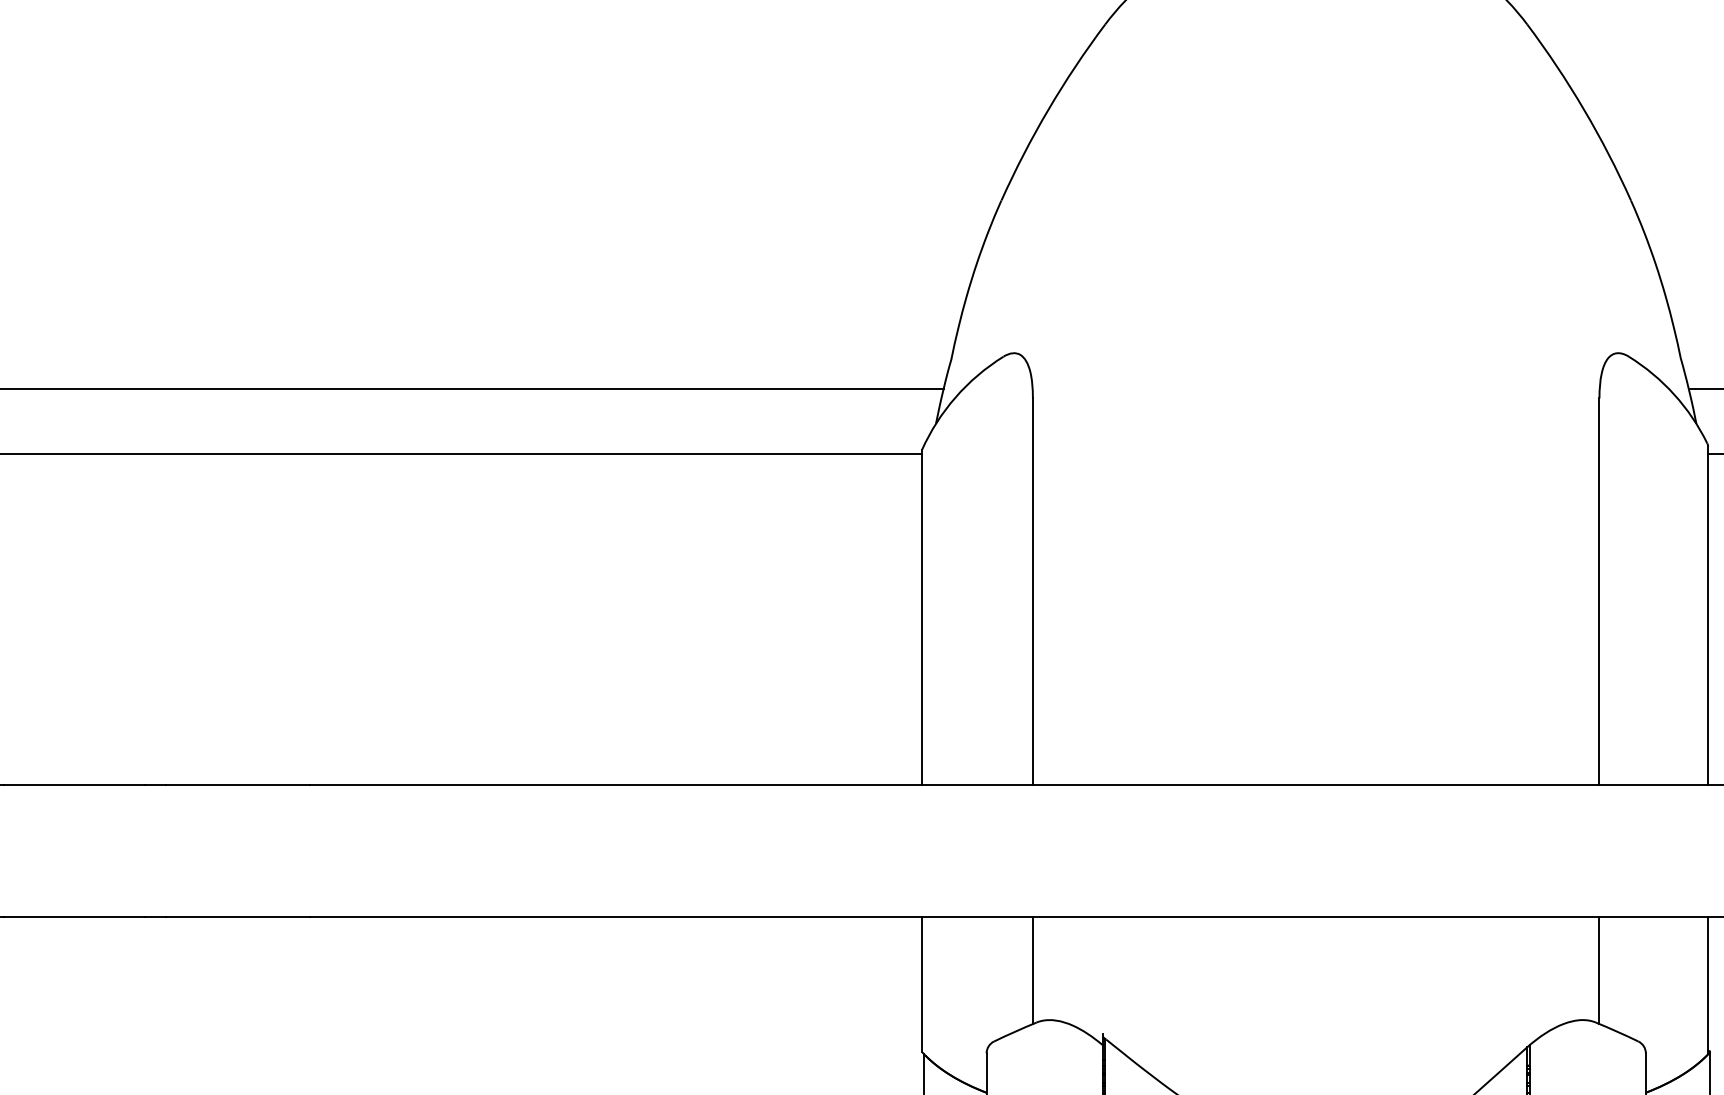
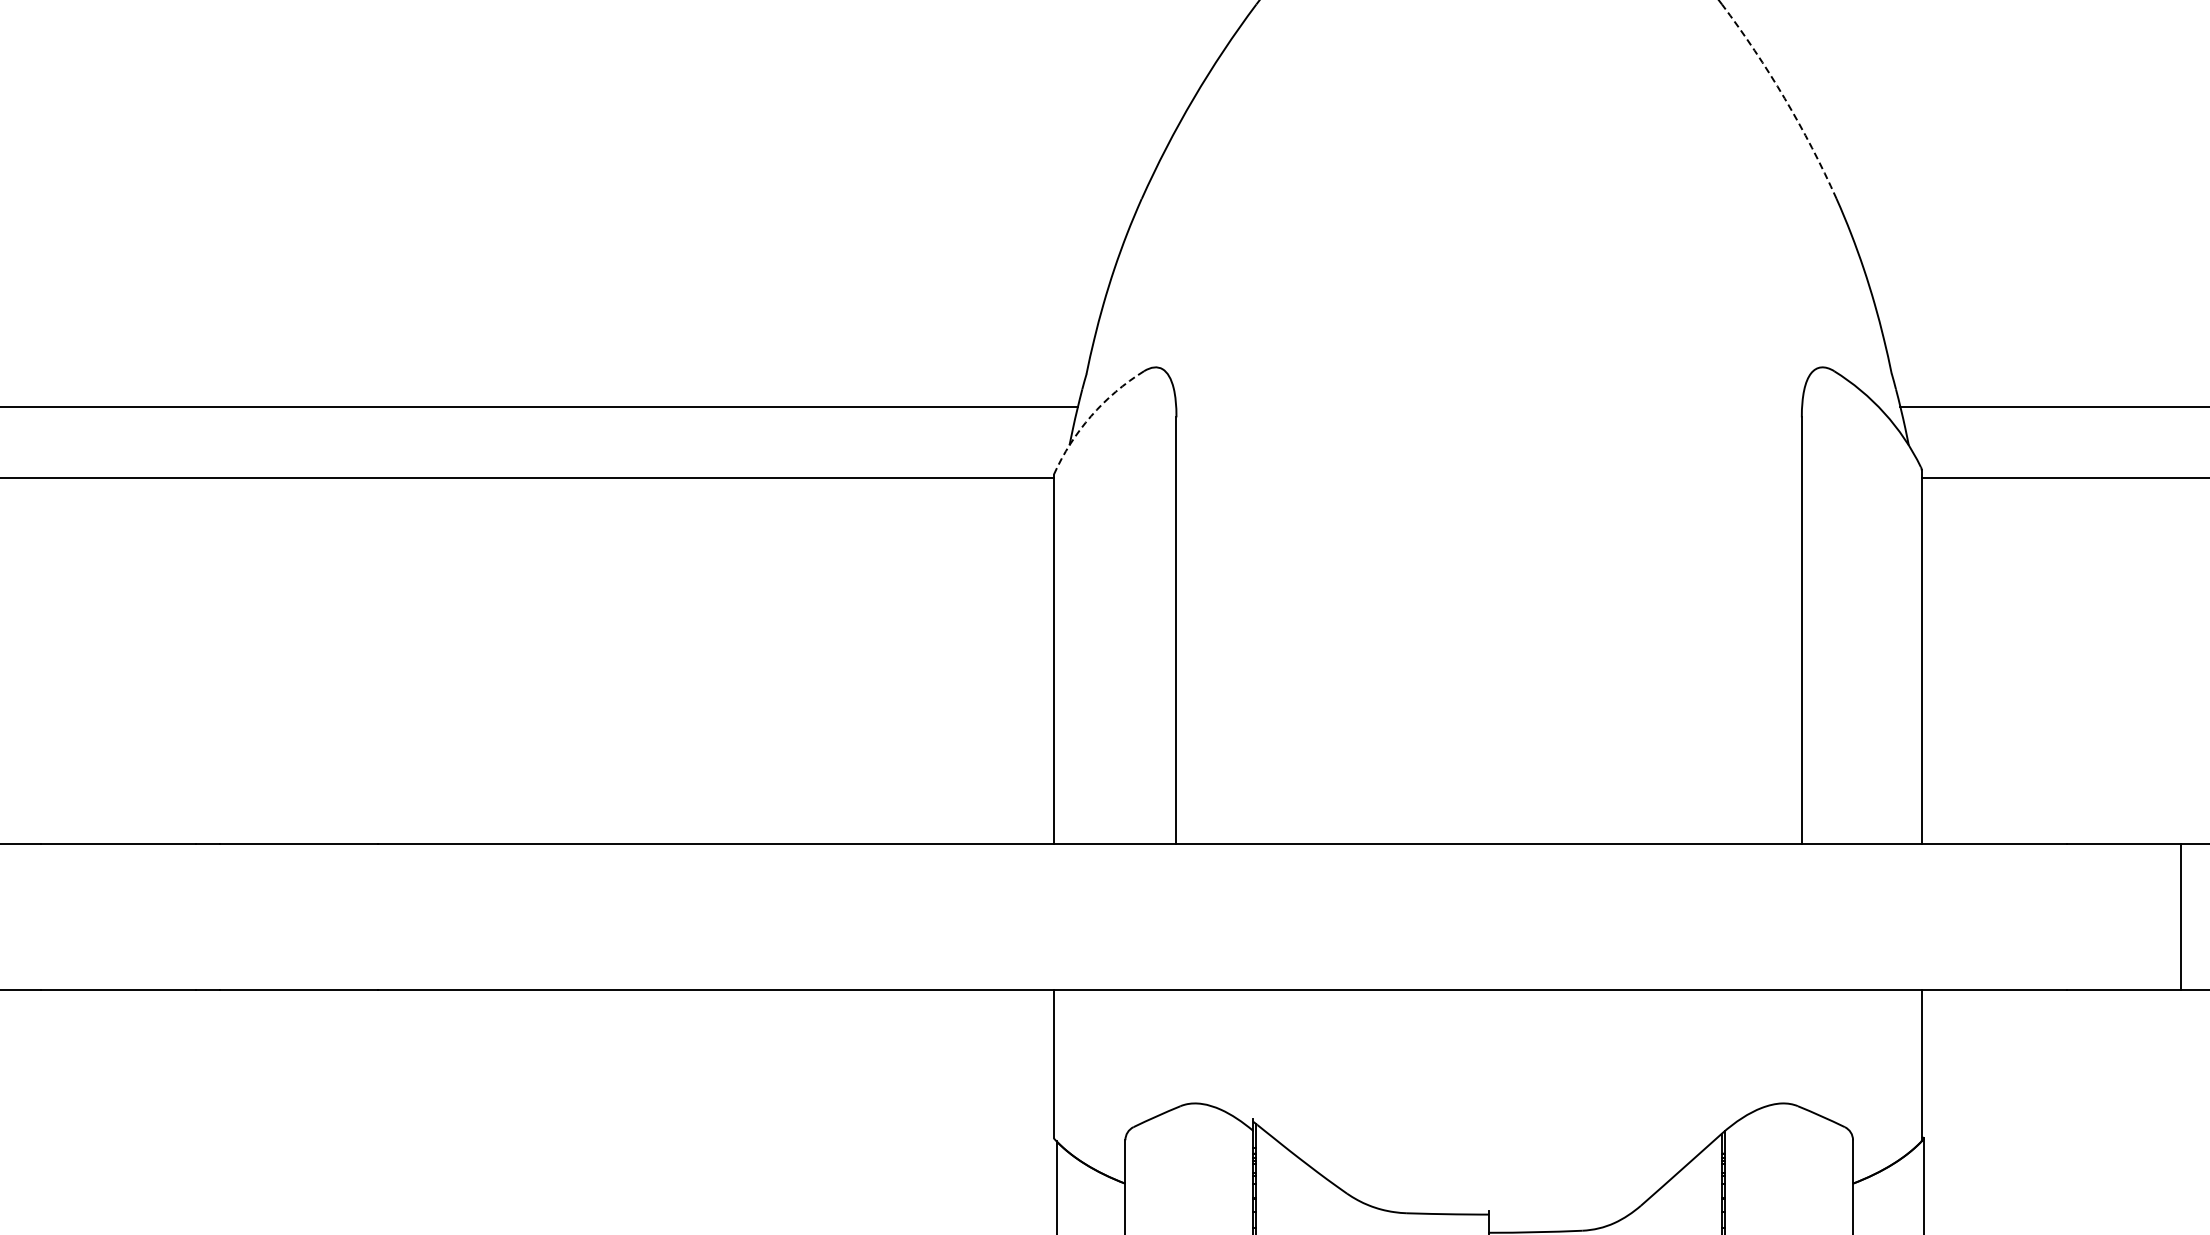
arc: (1583, 109) -> (1784, 98), solid -> dashed
arc: (955, 397) -> (1091, 416), solid -> dashed
line: (1032, 970) -> (1176, 1048), removed
line: (1599, 970) -> (1801, 1048), removed

